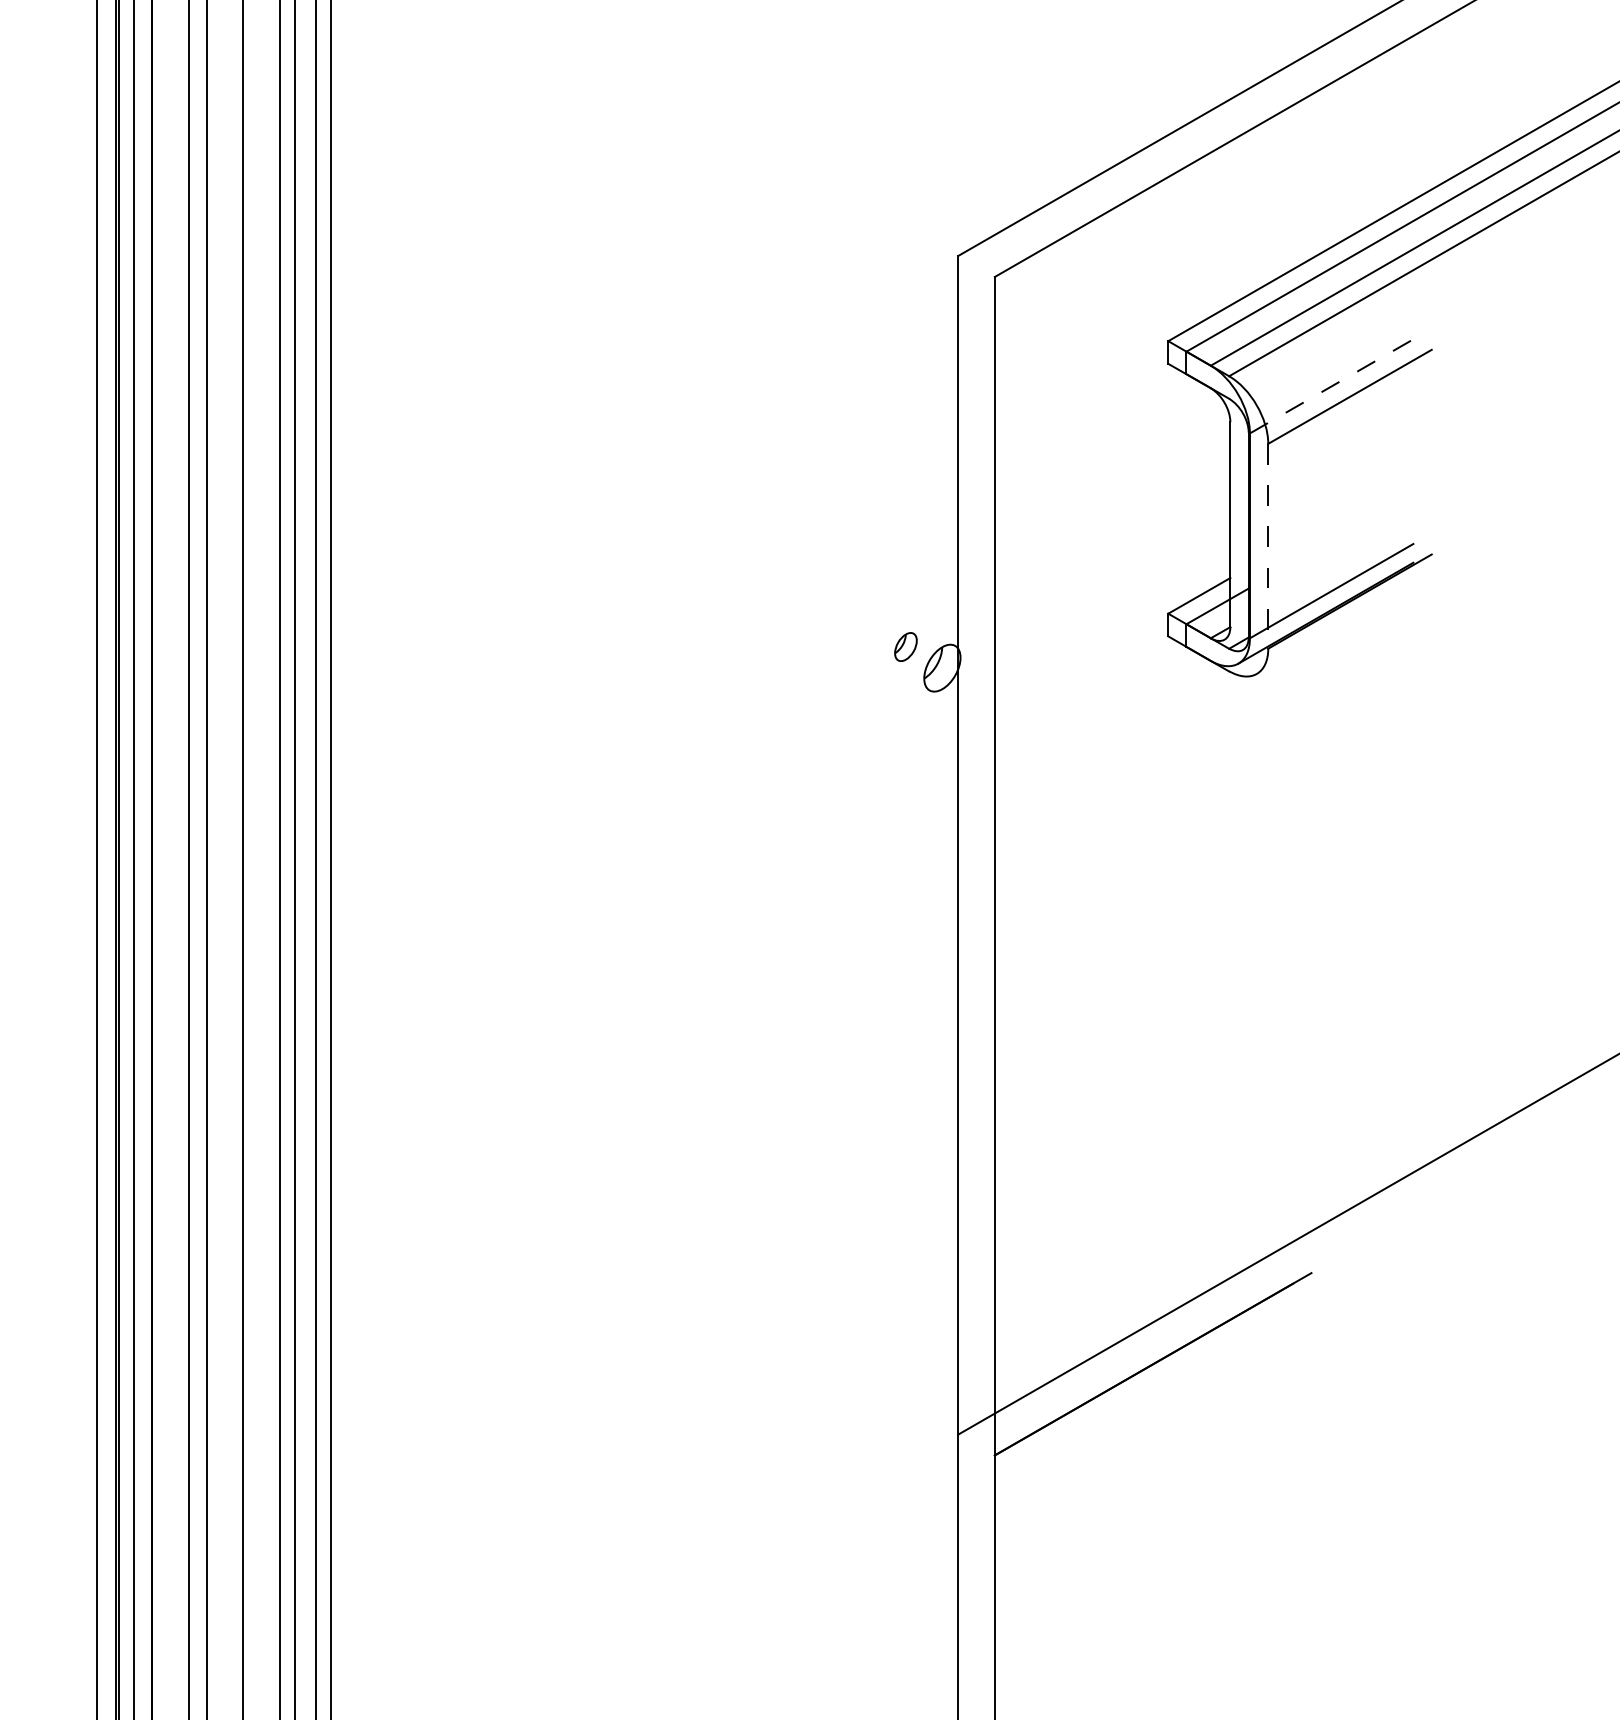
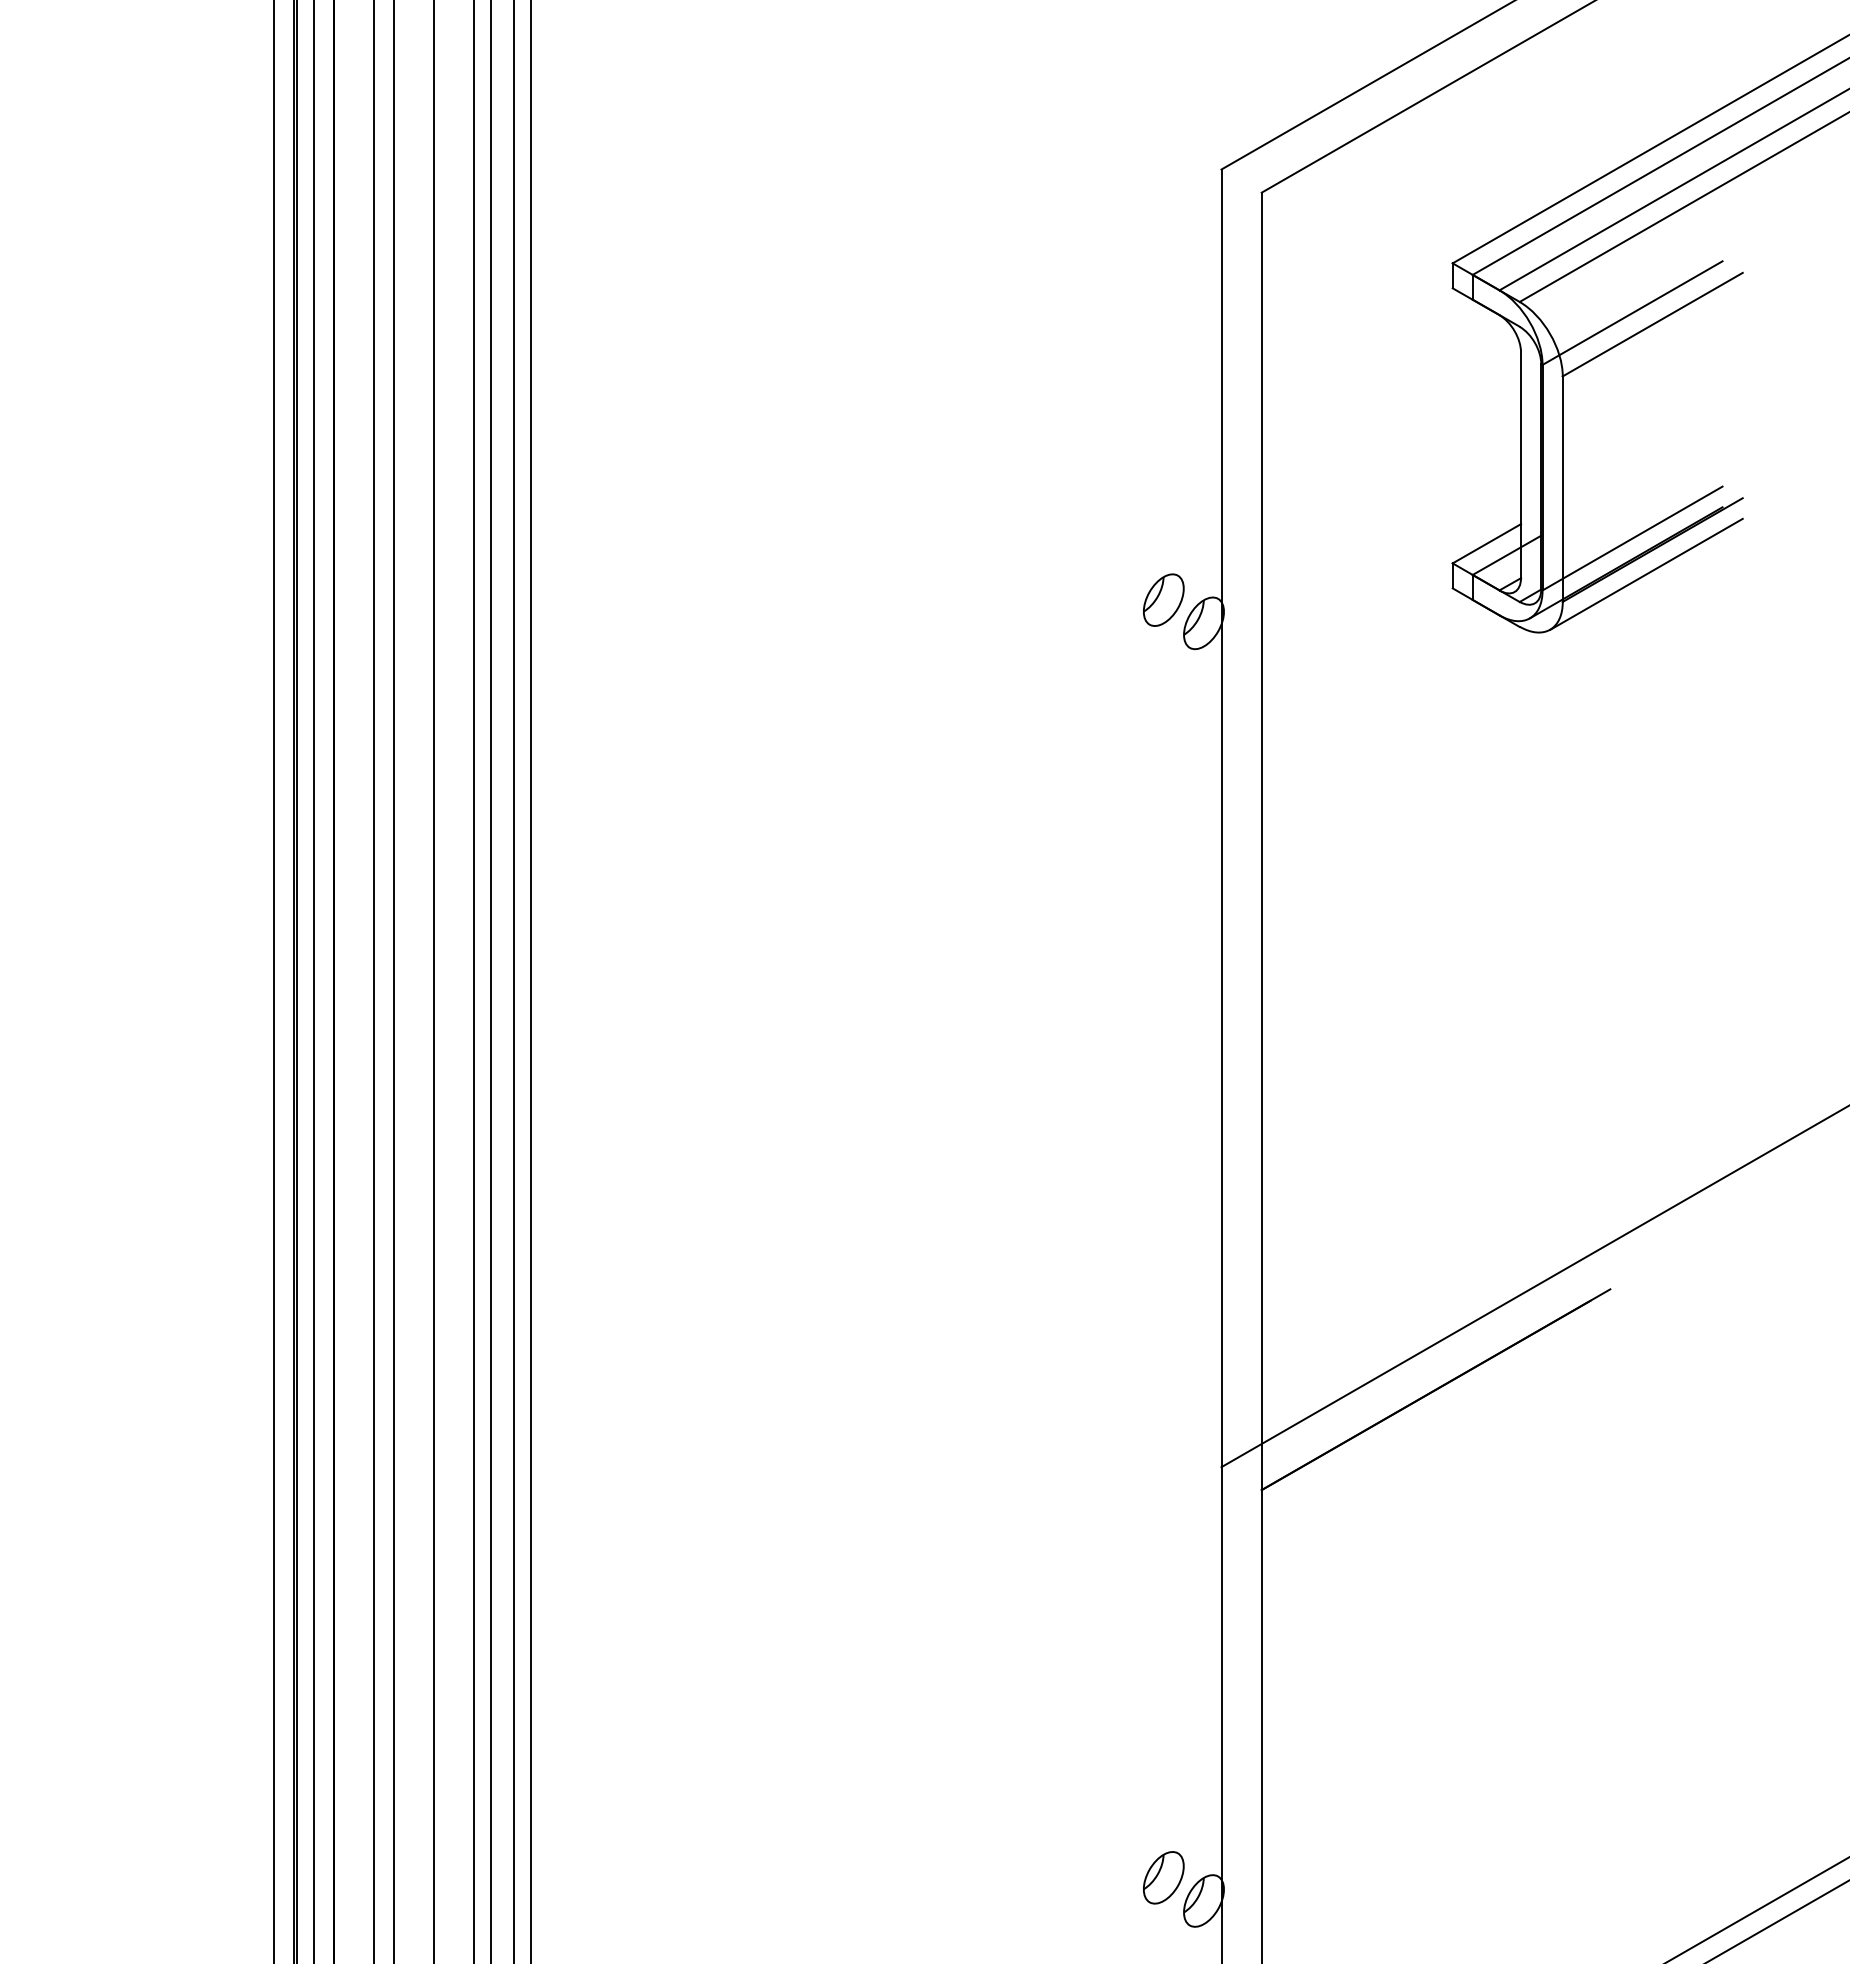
line: (1331, 386) -> (1632, 313), dashed -> solid
line: (1268, 546) -> (1562, 489), dashed -> solid
line: (1344, 622) -> (1646, 573), added
part: (905, 646) -> (1163, 599), size x1.67

